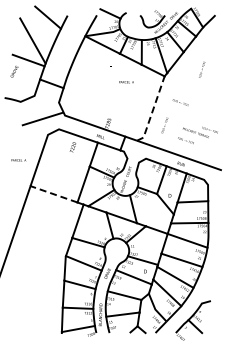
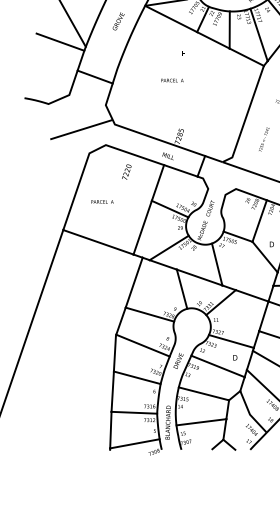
text: (14, 71) -> (118, 21), moved
text: (126, 82) -> (172, 81), moved
line: (152, 111) -> (245, 118), dashed -> solid
text: (18, 160) -> (102, 202), moved
line: (54, 194) -> (99, 242), dashed -> solid

